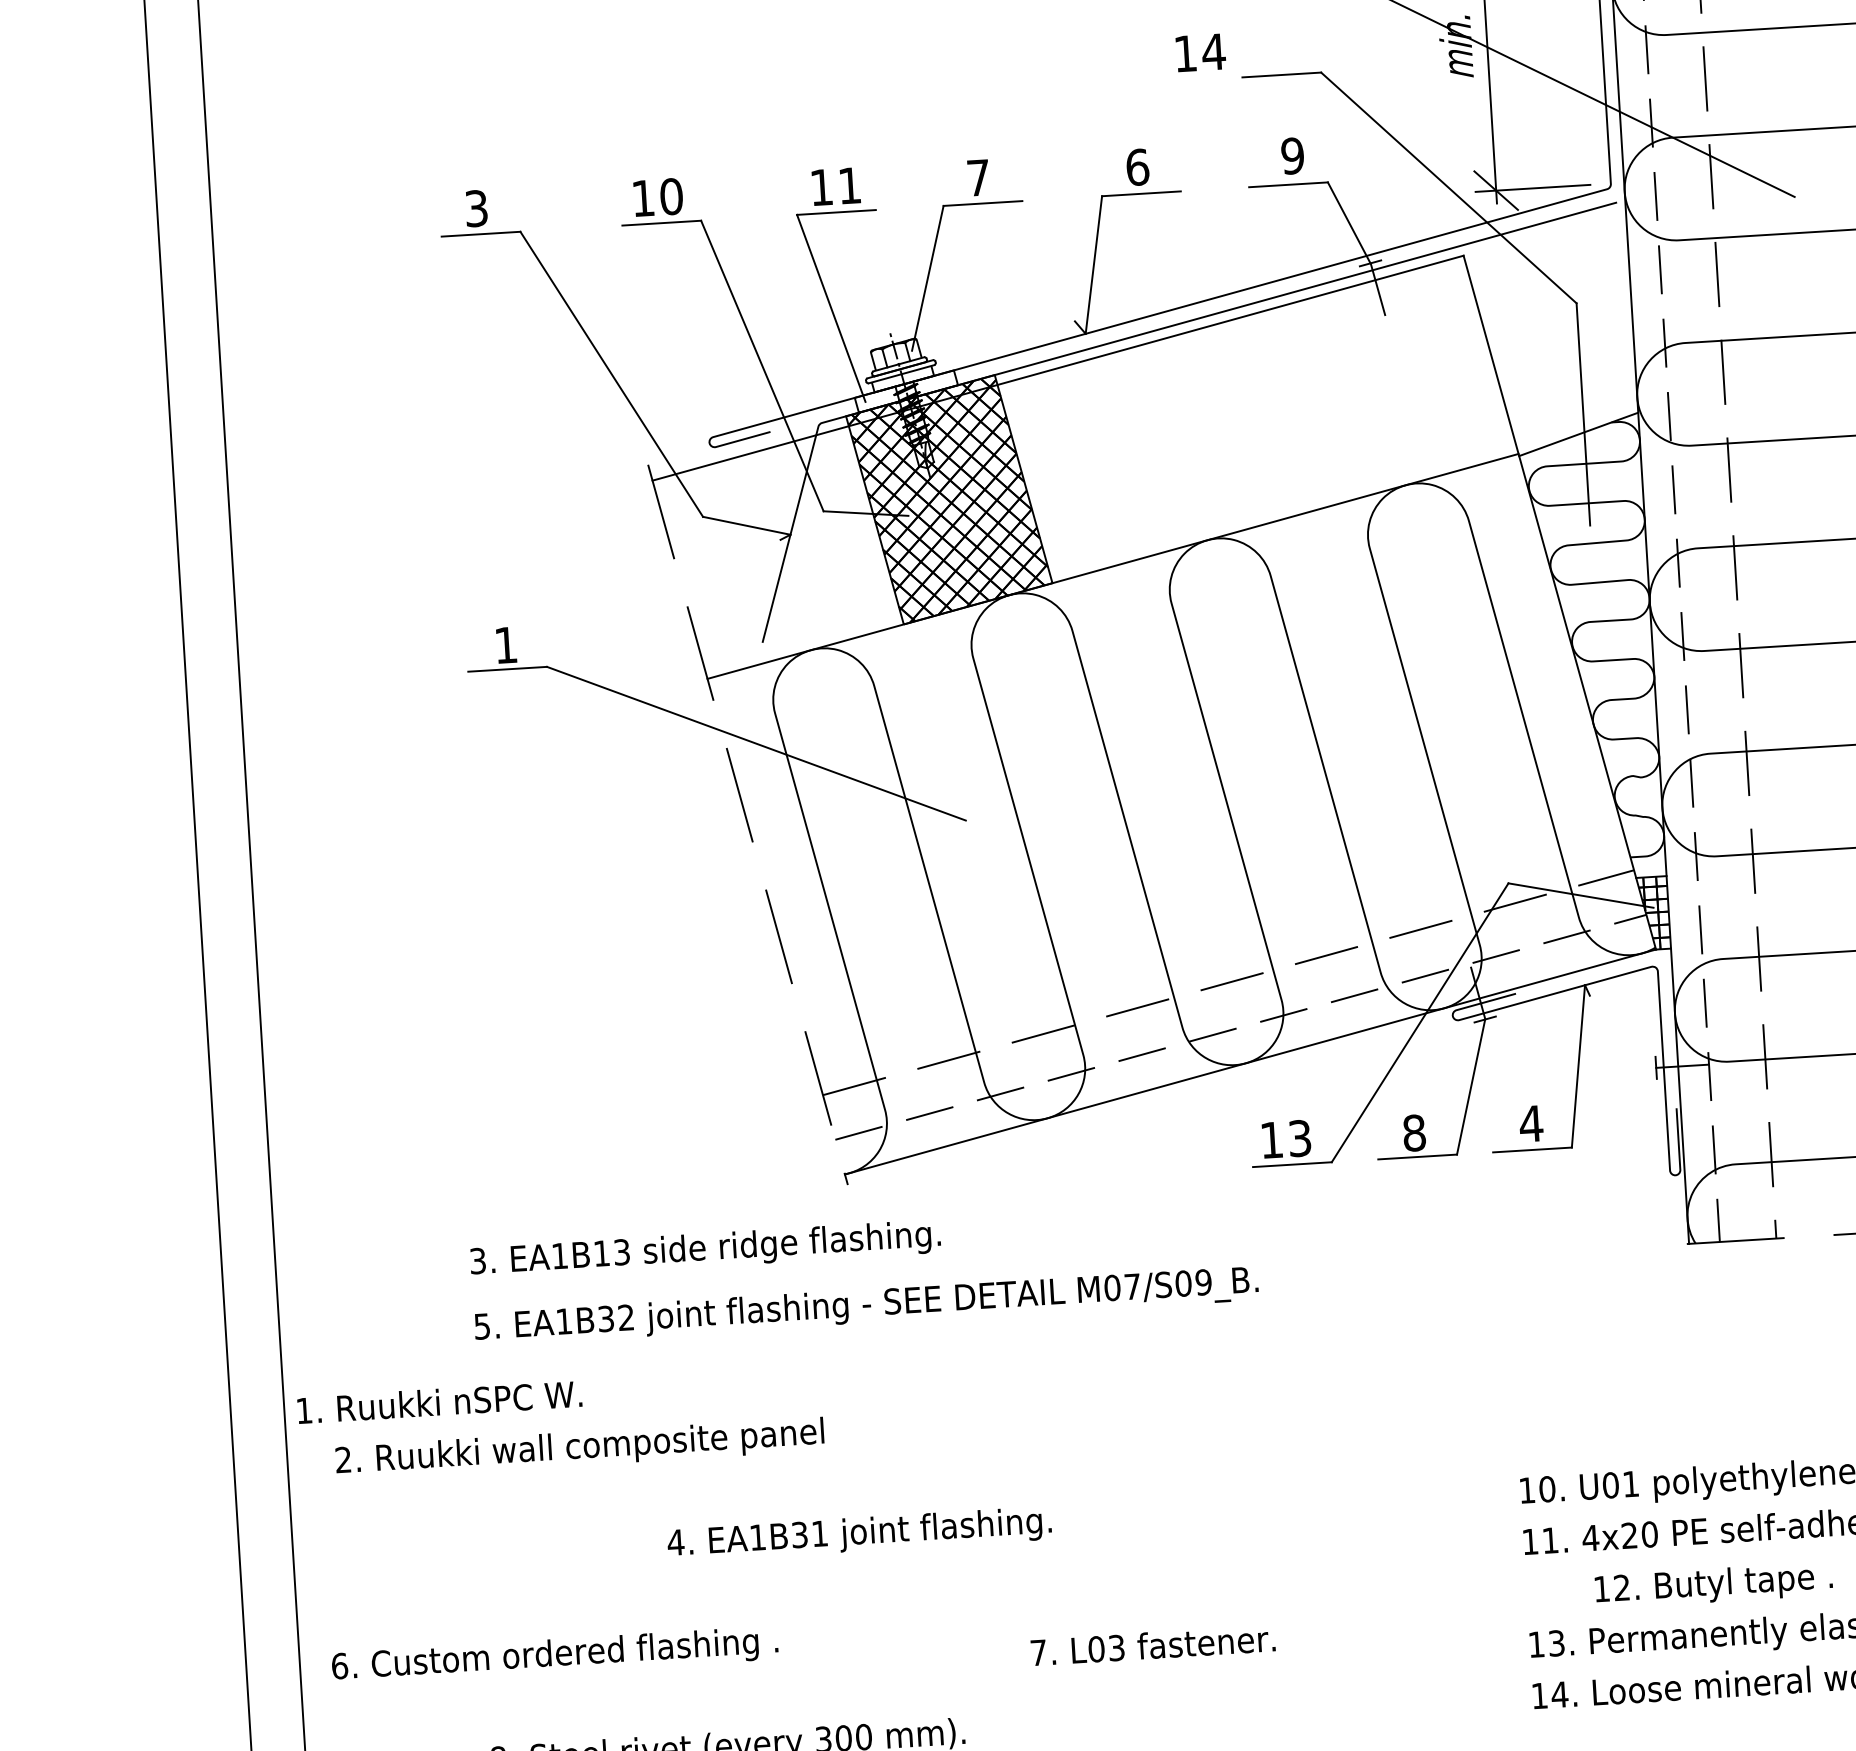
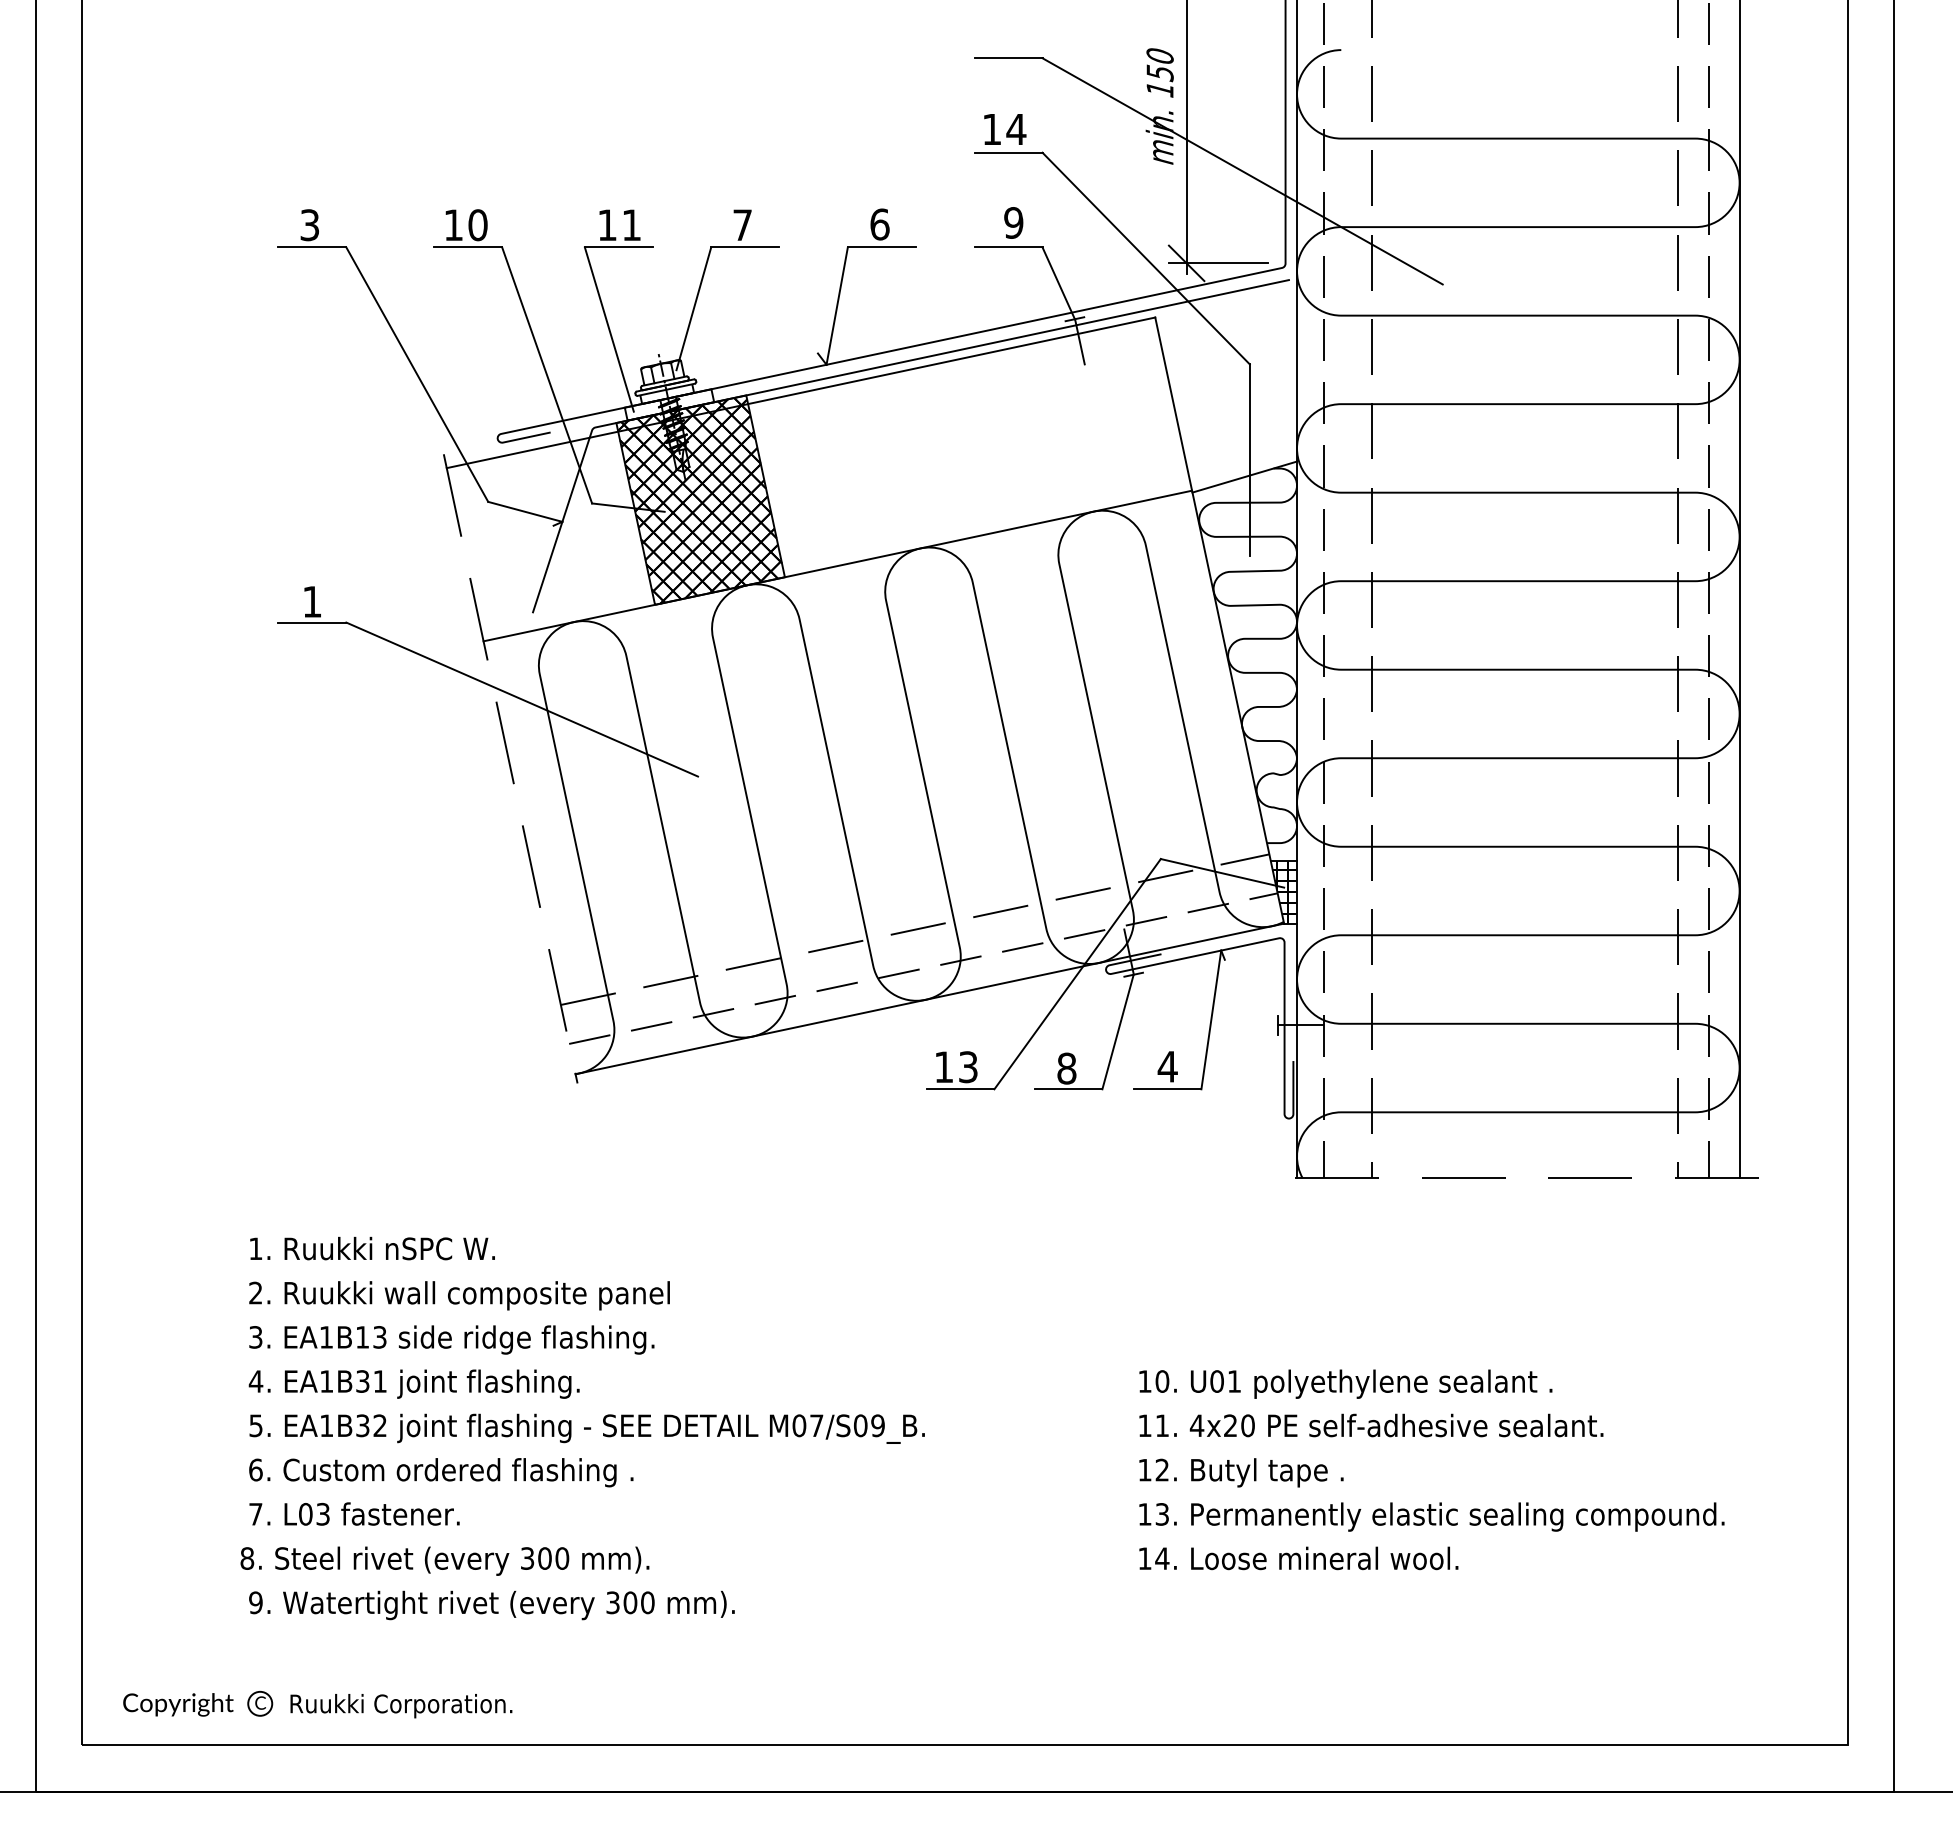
text: (1201, 52) -> (1005, 129), moved
text: (705, 1249) -> (451, 1339), moved
text: (865, 1306) -> (586, 1428), moved
text: (439, 1402) -> (372, 1248), moved
text: (579, 1448) -> (459, 1295), moved
text: (858, 1533) -> (413, 1383), moved
text: (1713, 1584) -> (1241, 1472), moved
text: (1153, 1644) -> (354, 1513), moved
text: (555, 1655) -> (441, 1472), moved

